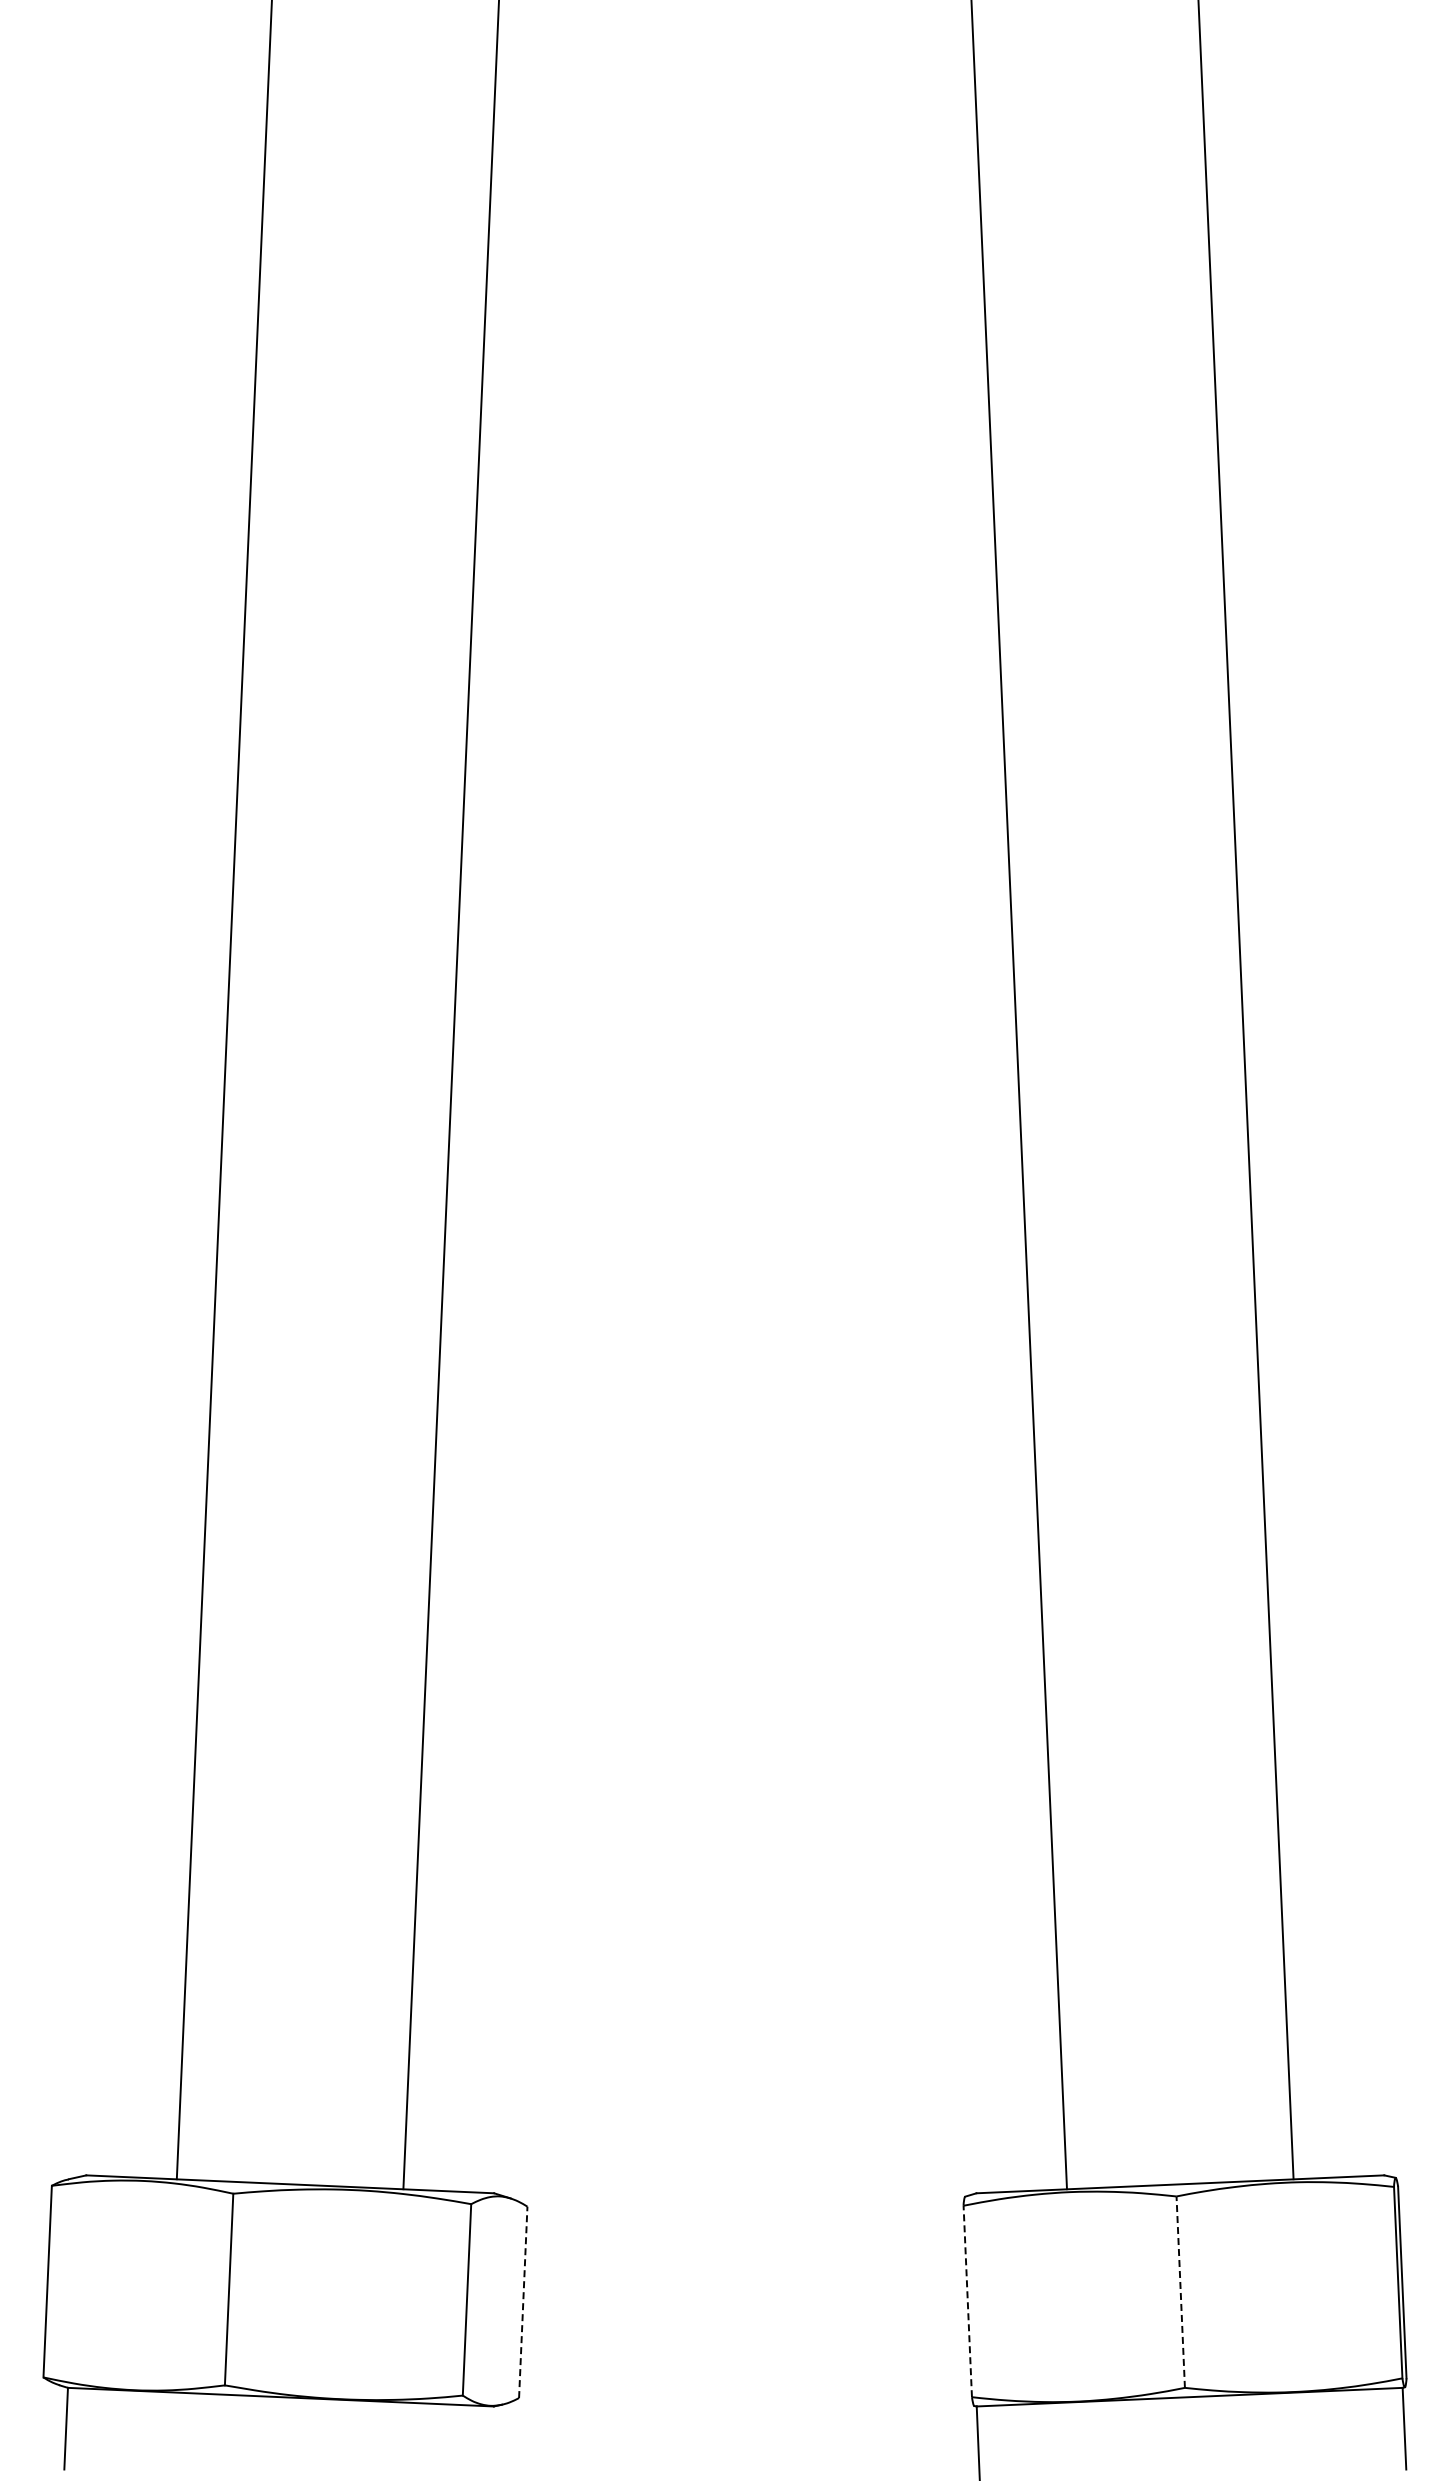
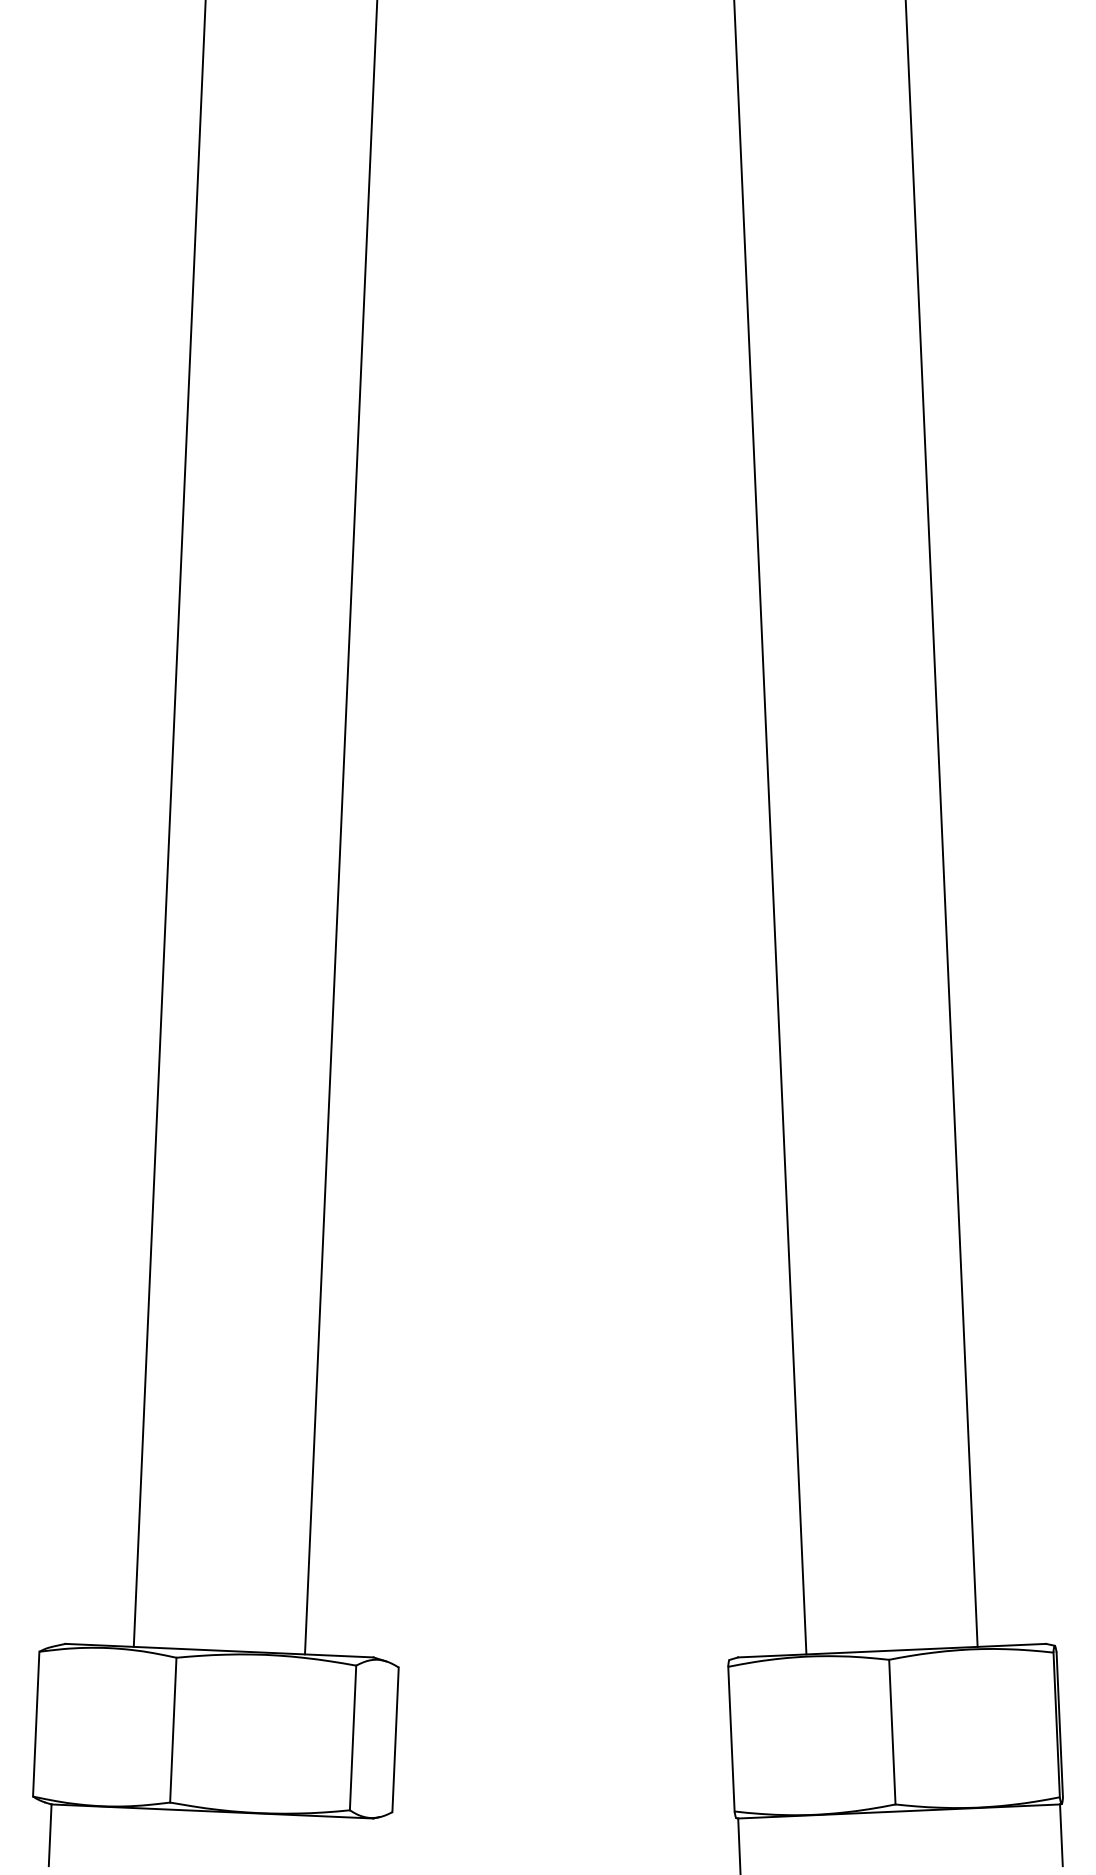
line: (1180, 2292) -> (892, 1732), dashed -> solid
line: (967, 2301) -> (731, 1739), dashed -> solid
line: (523, 2302) -> (395, 1739), dashed -> solid

